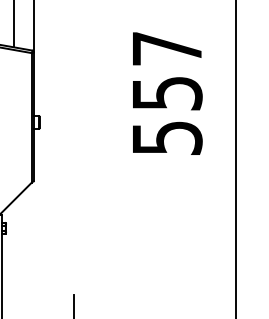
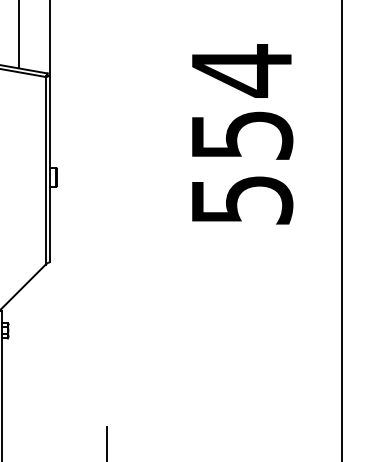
text: (167, 48) -> (242, 70), 557 -> 554

